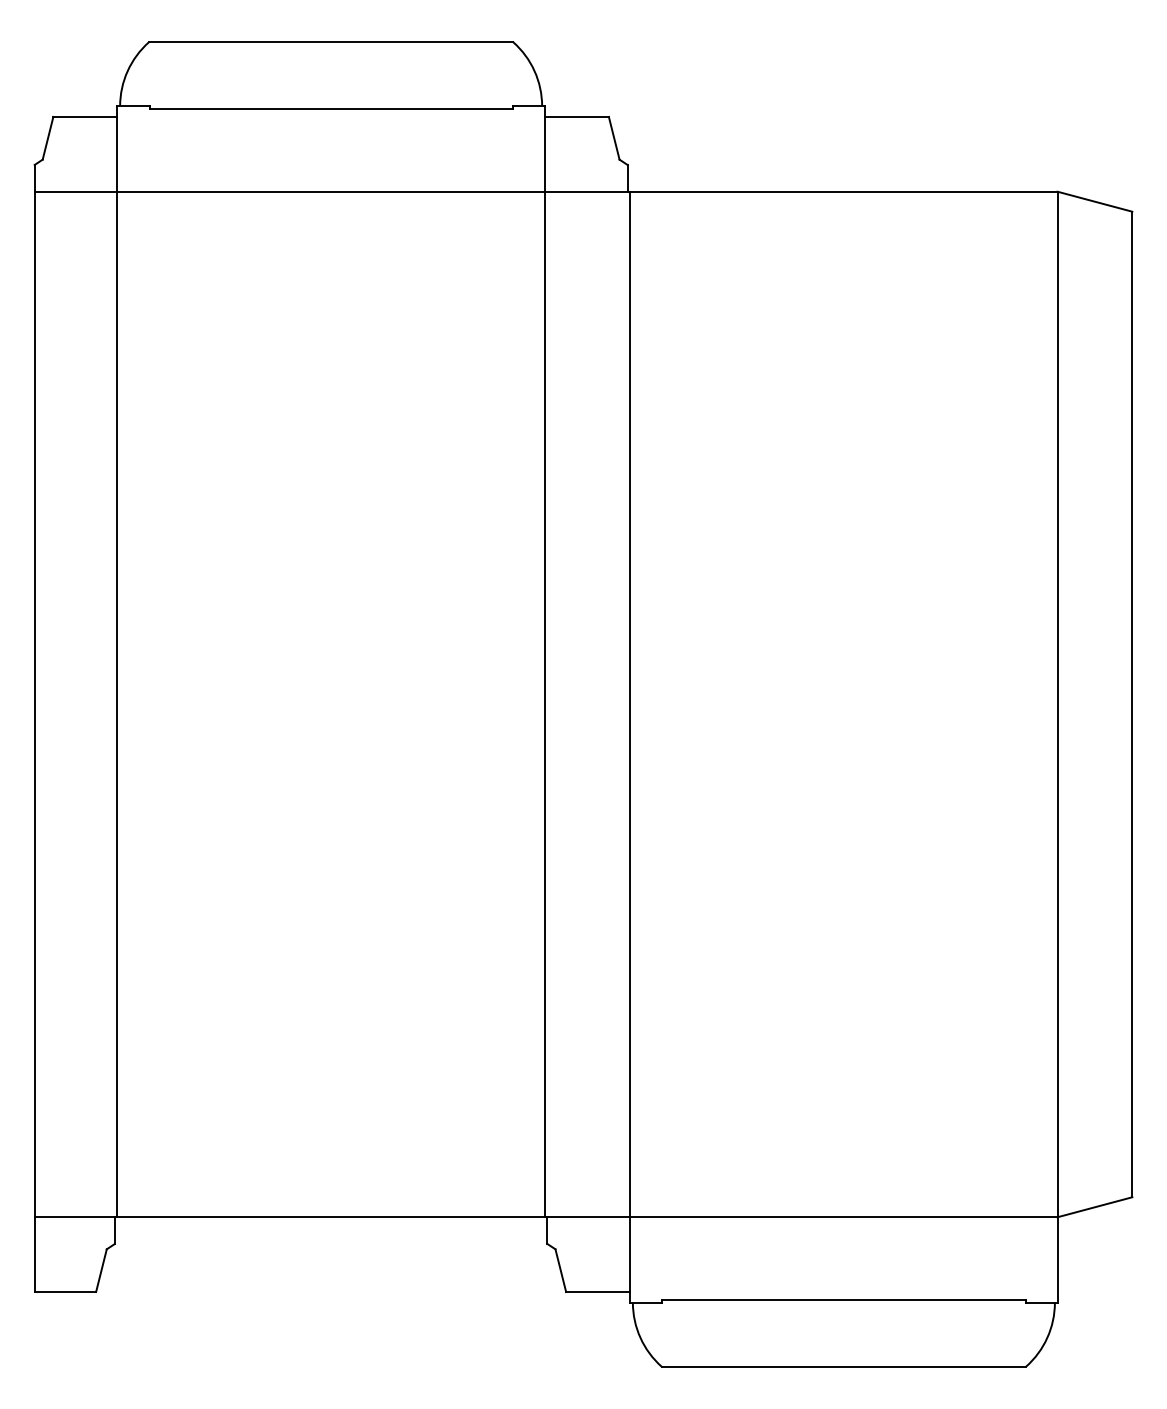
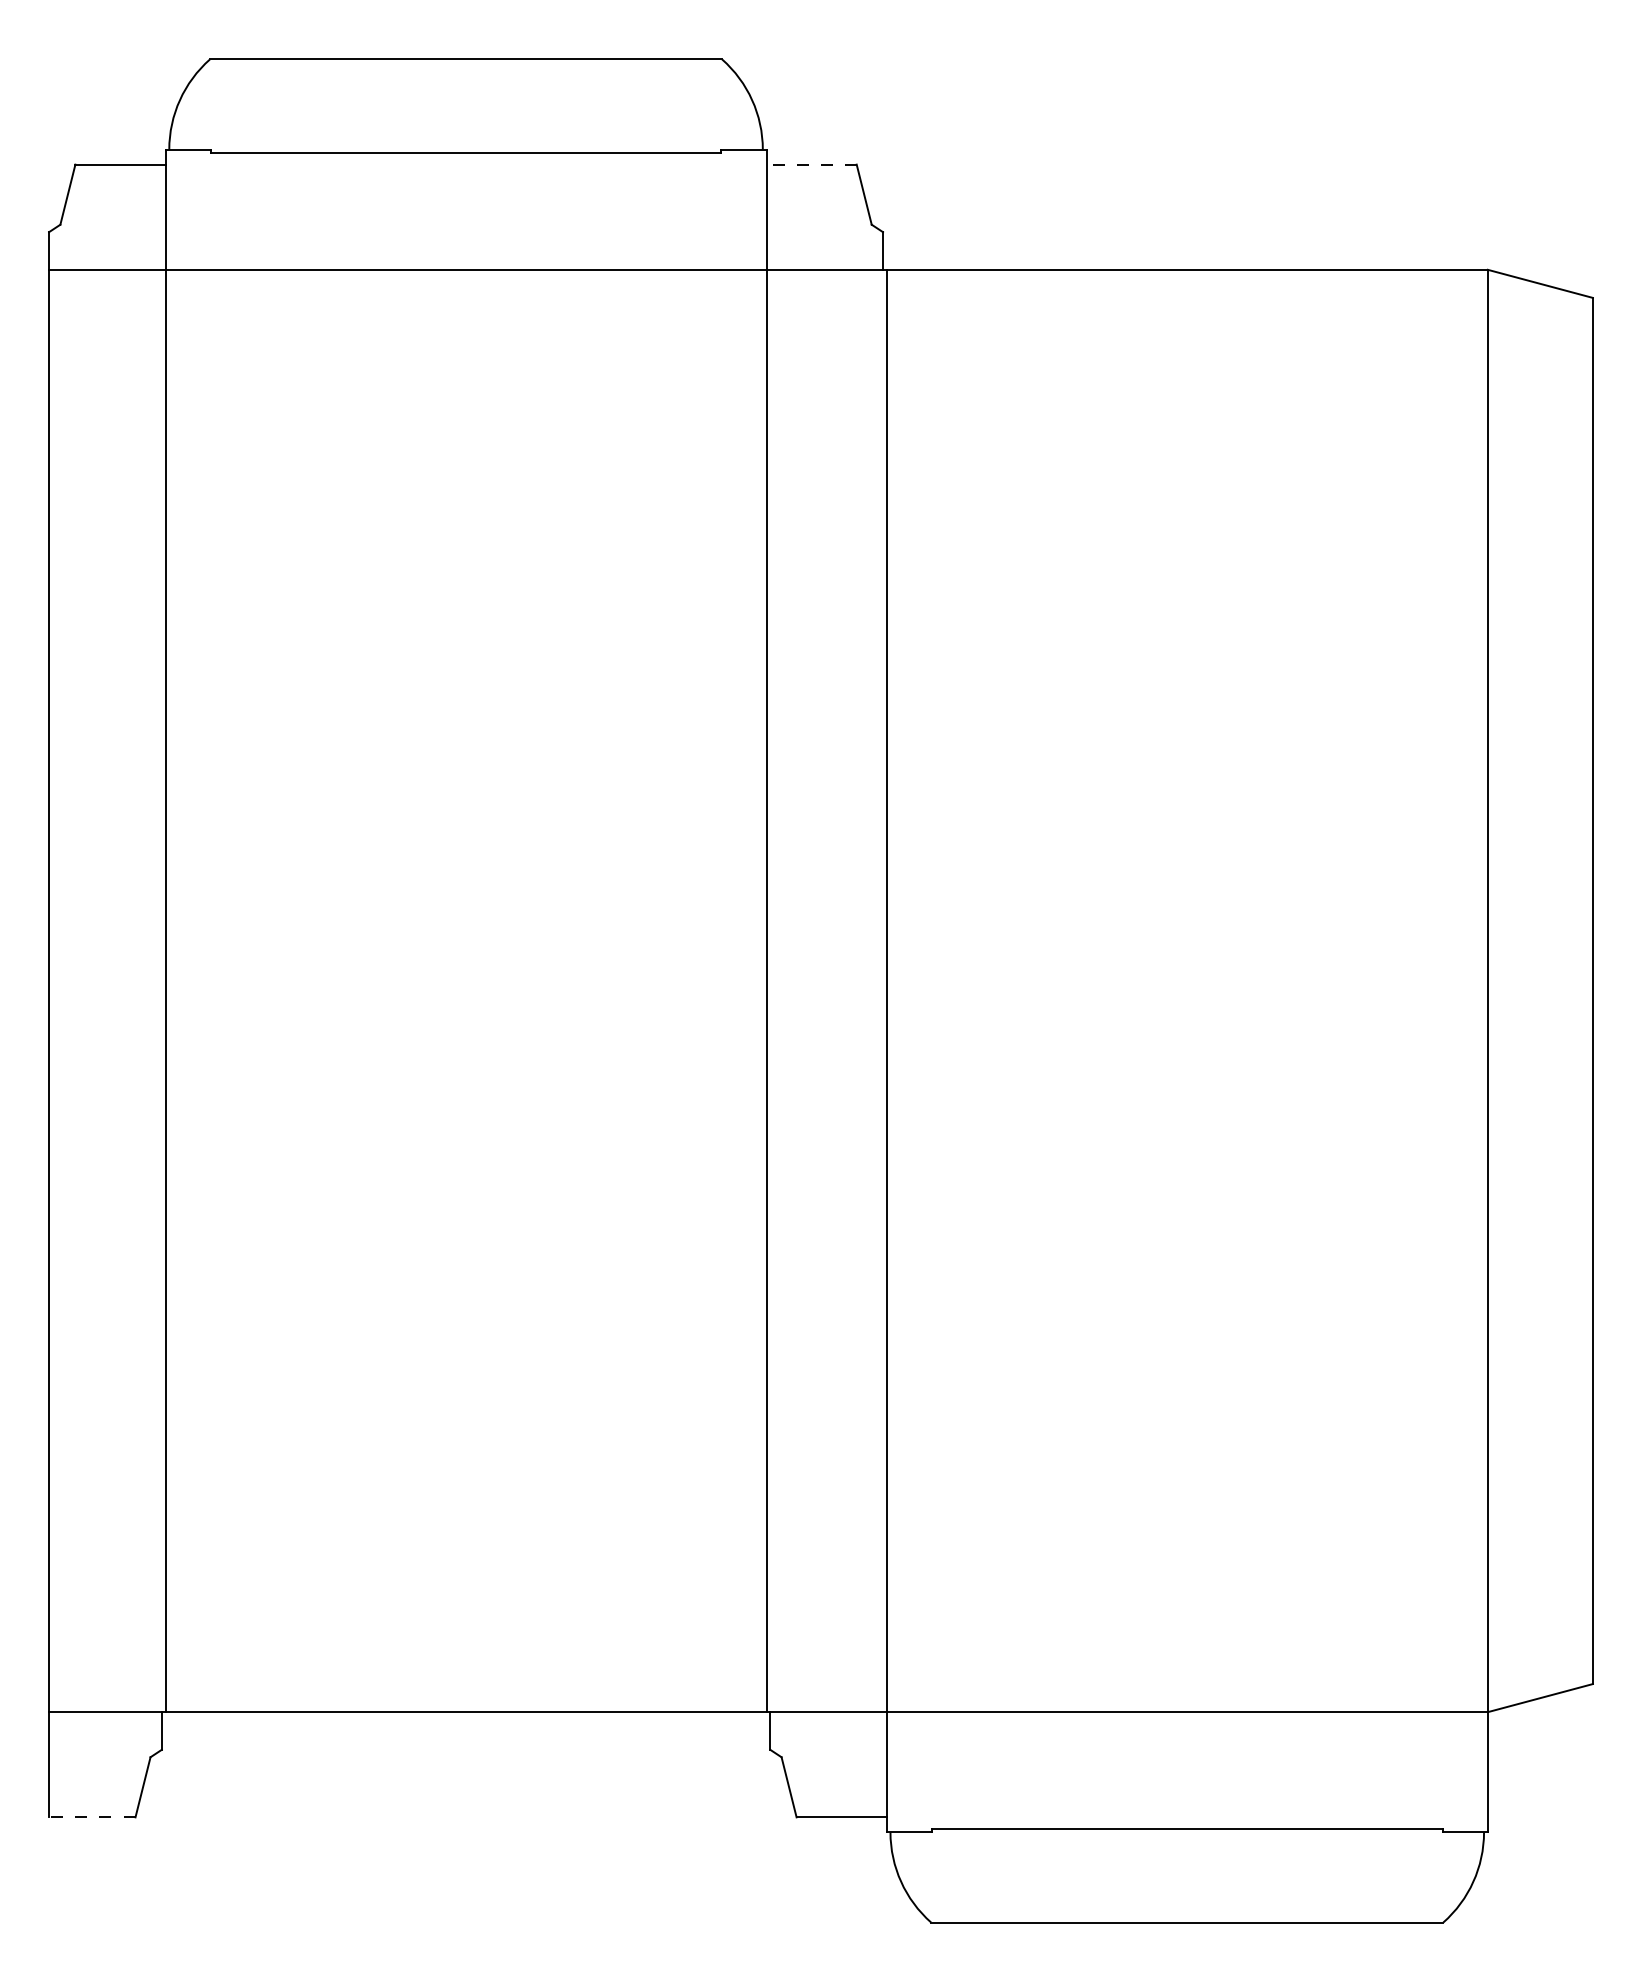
line: (576, 116) -> (811, 164), solid -> dashed
line: (64, 1292) -> (91, 1817), solid -> dashed

